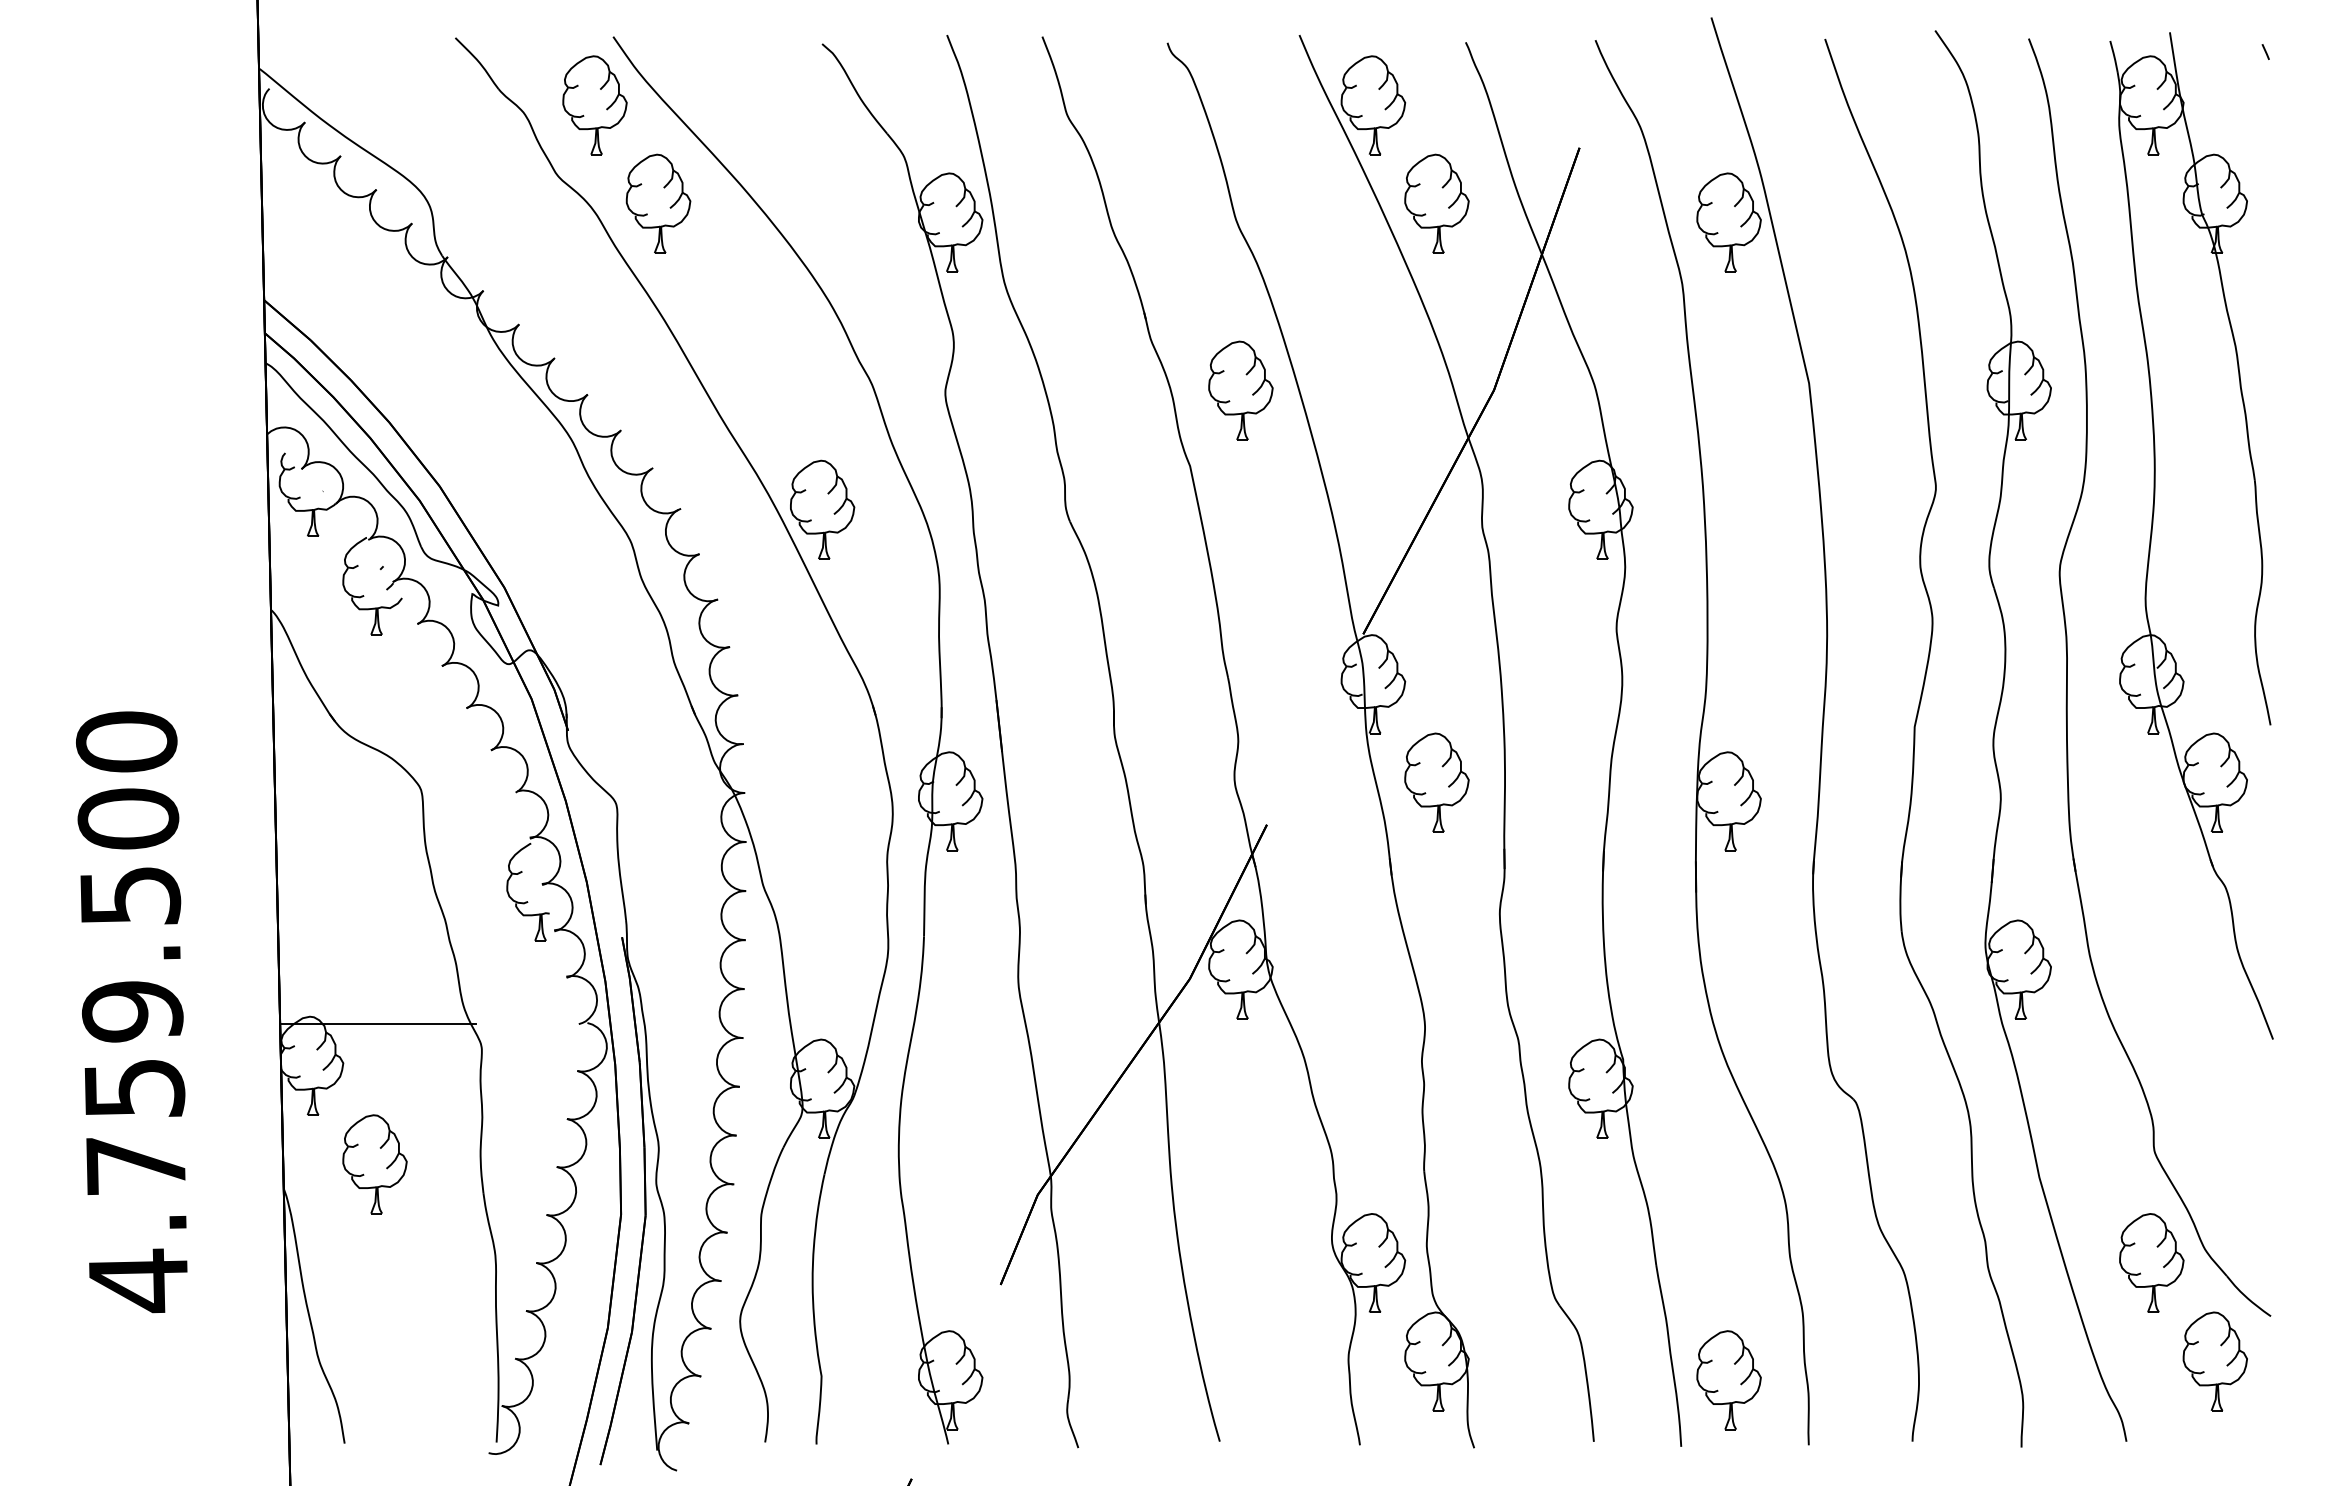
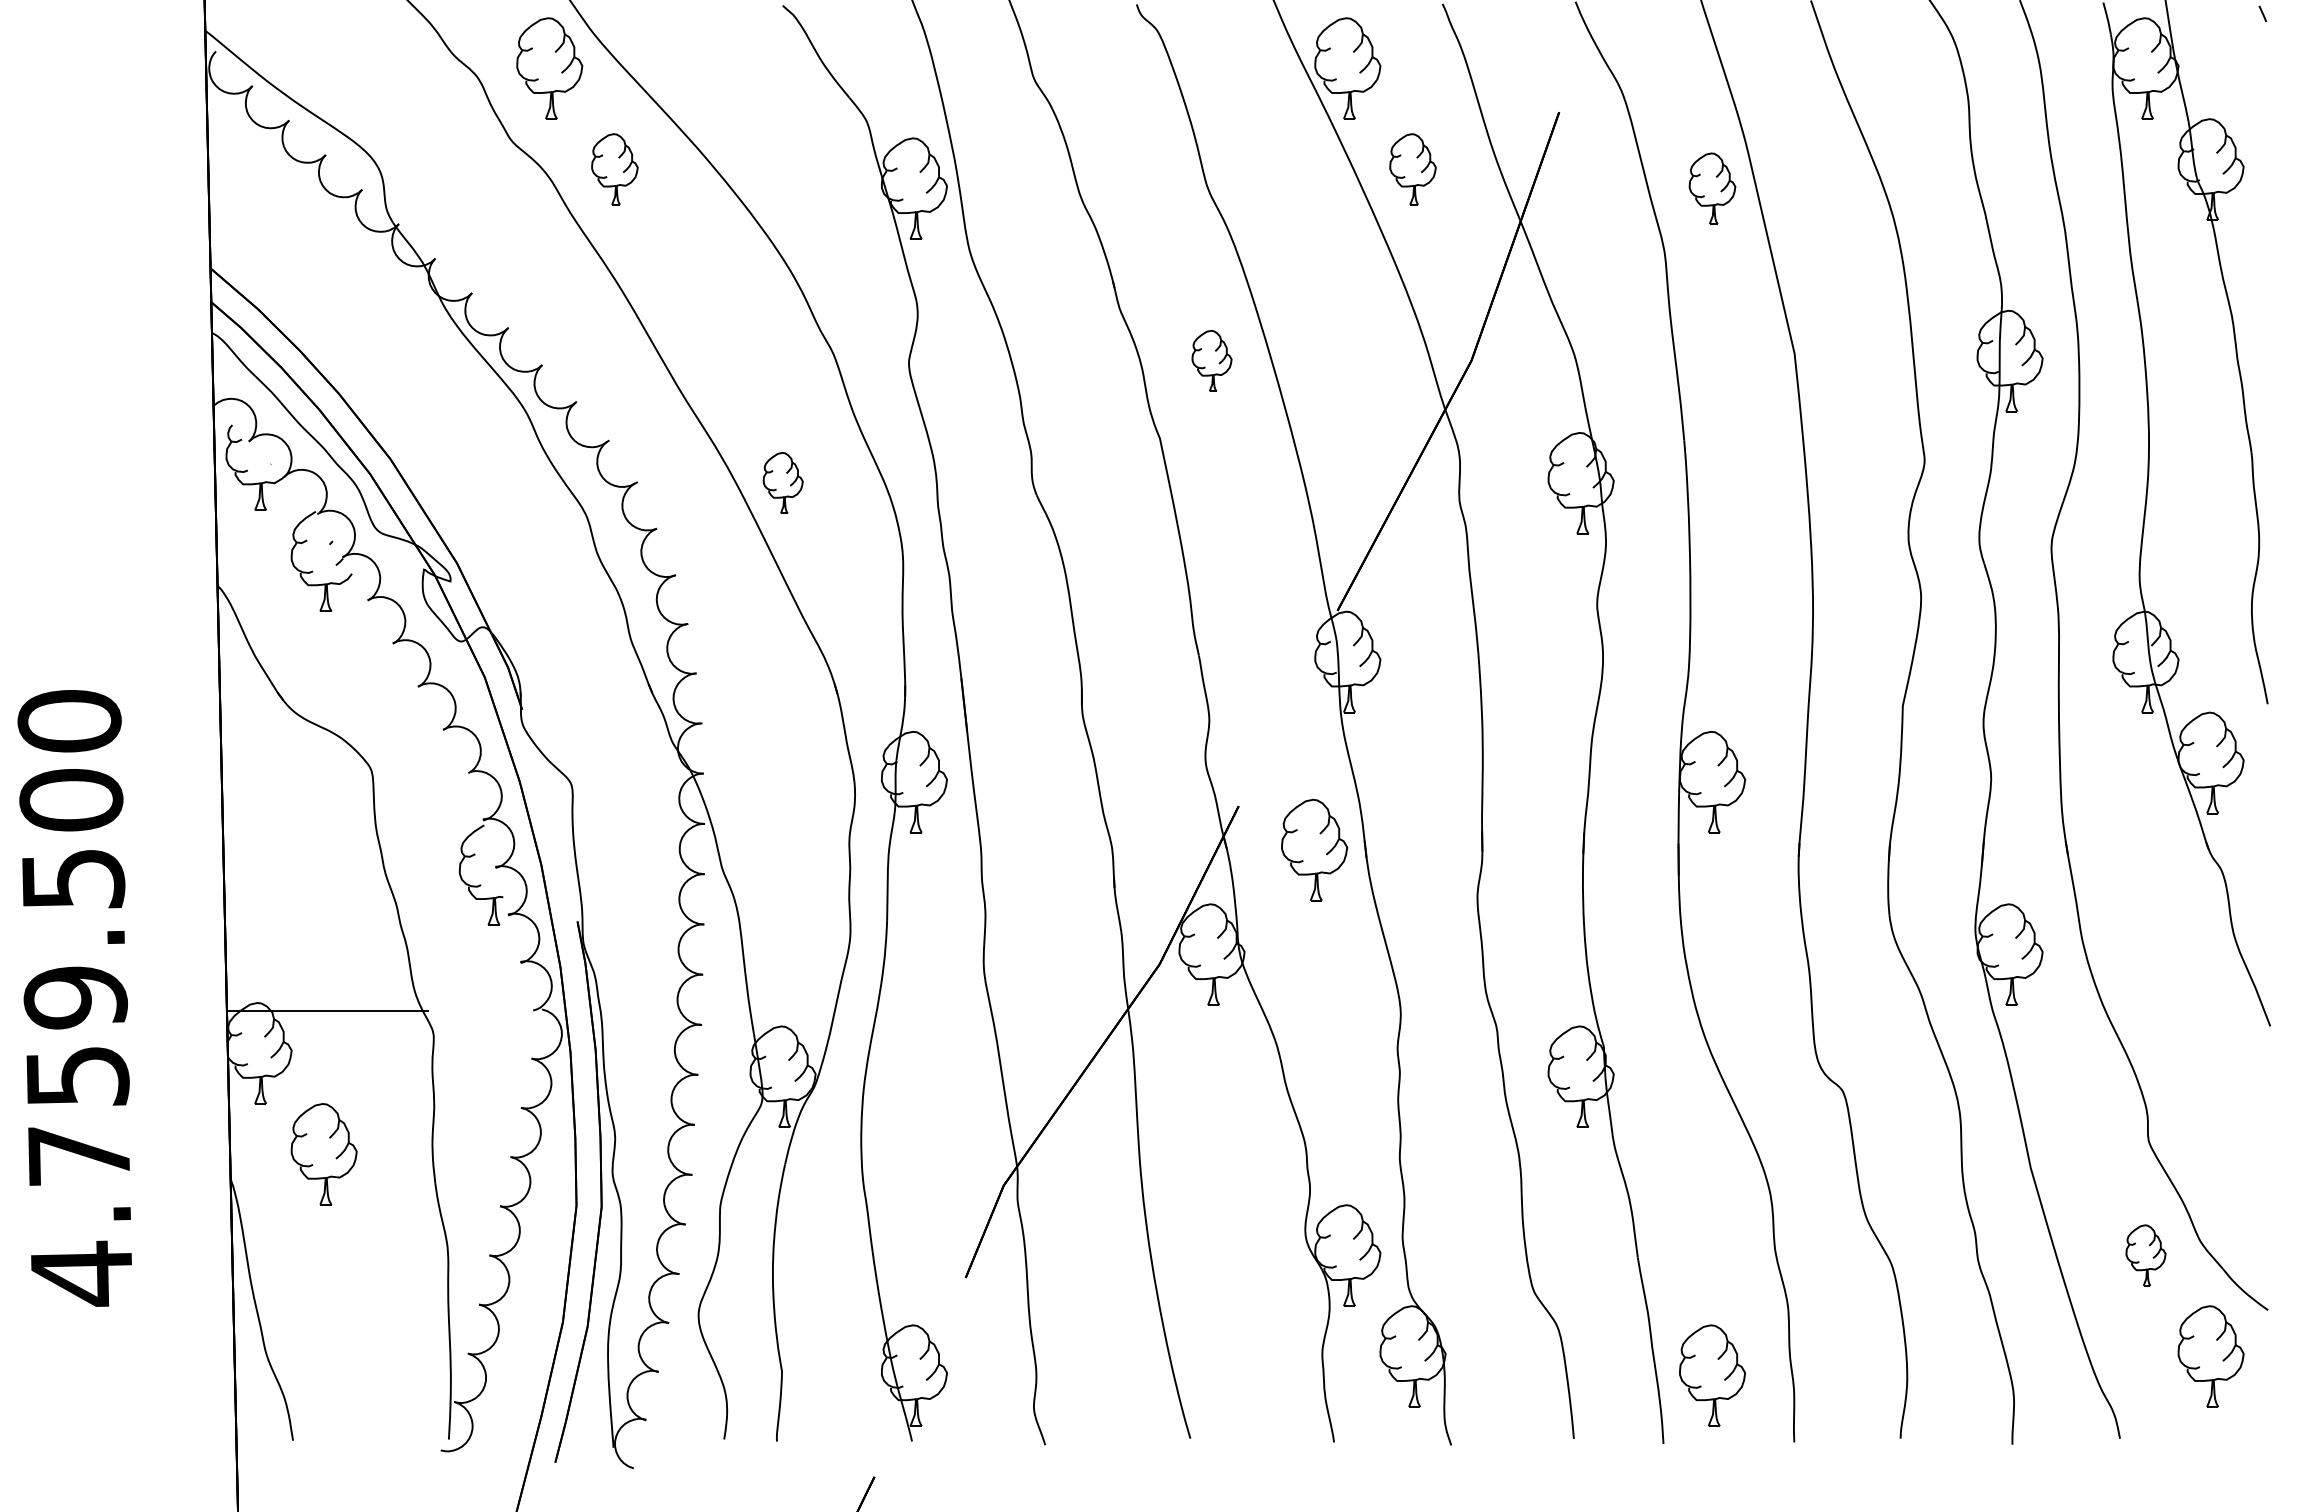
part: (658, 203) -> (614, 169), size x0.7
part: (1436, 203) -> (1412, 169), size x0.7
part: (1728, 222) -> (1711, 188), size x0.7
part: (1240, 390) -> (1211, 360), size x0.6
part: (822, 509) -> (783, 482), size x0.6
part: (1436, 782) -> (1314, 849), moved
part: (2151, 1262) -> (2145, 1254), size x0.6

